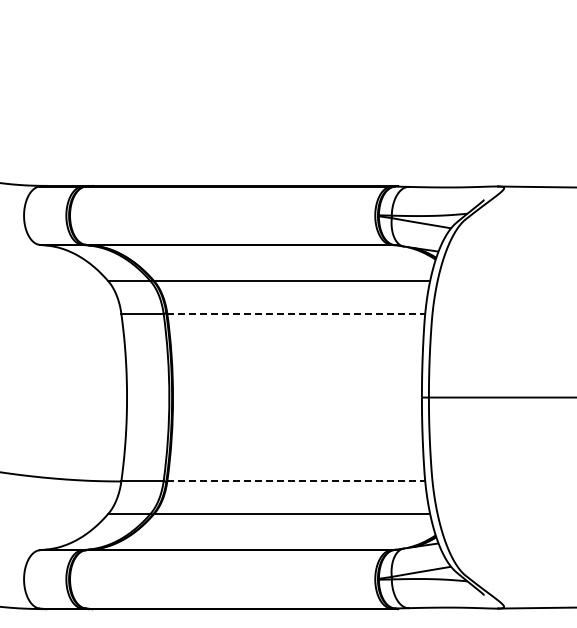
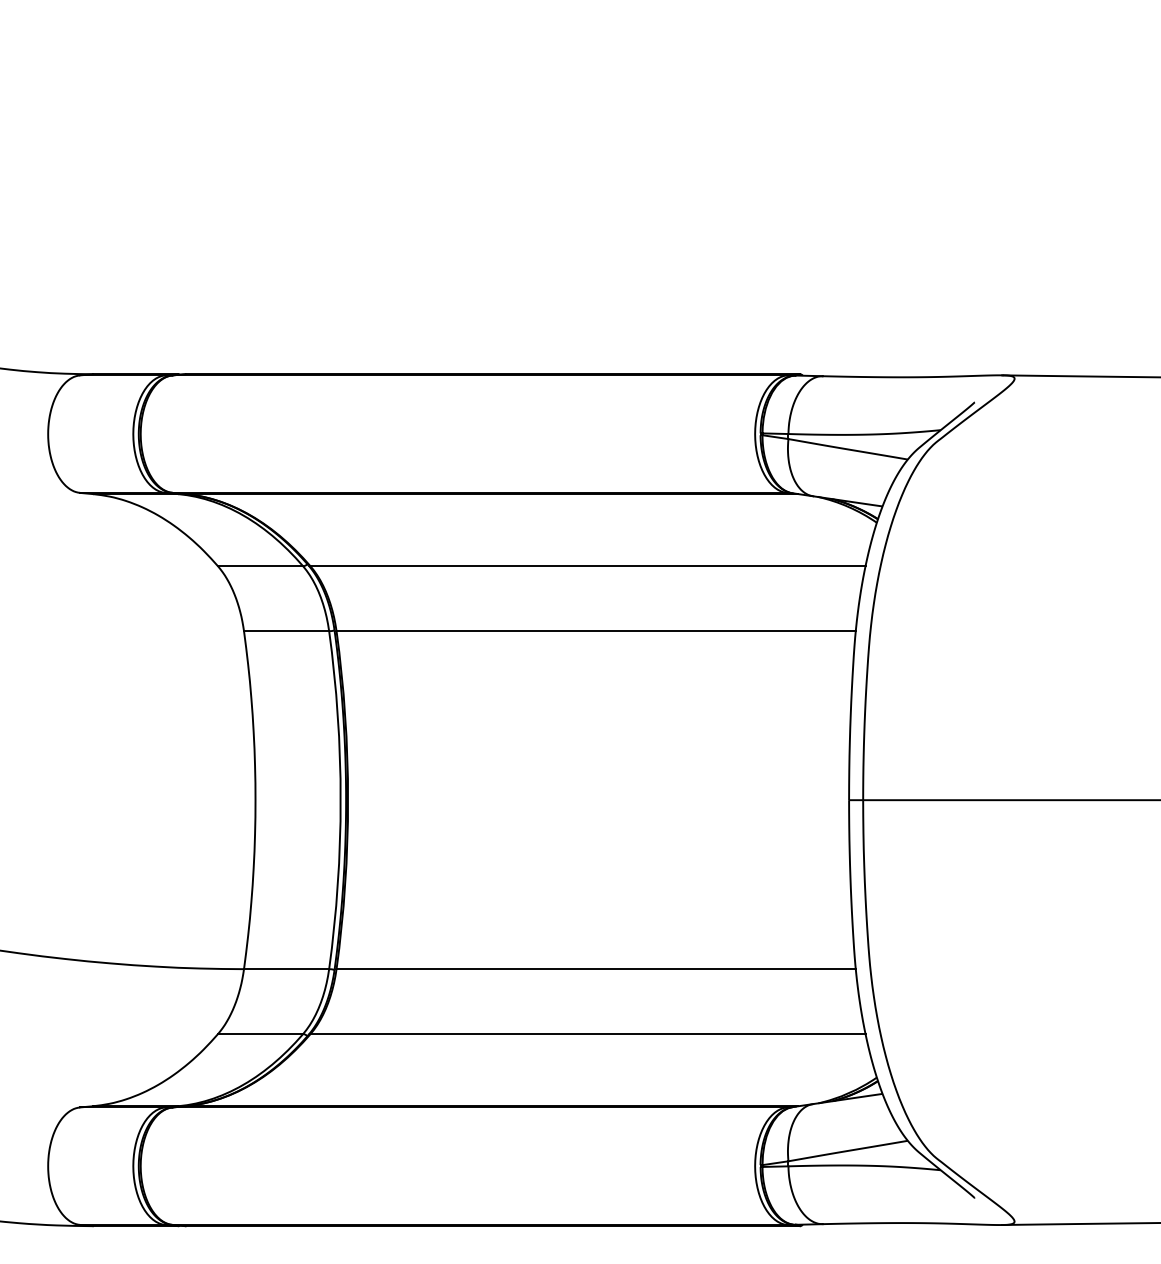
line: (296, 313) -> (596, 630), dashed -> solid
line: (296, 481) -> (596, 969), dashed -> solid

